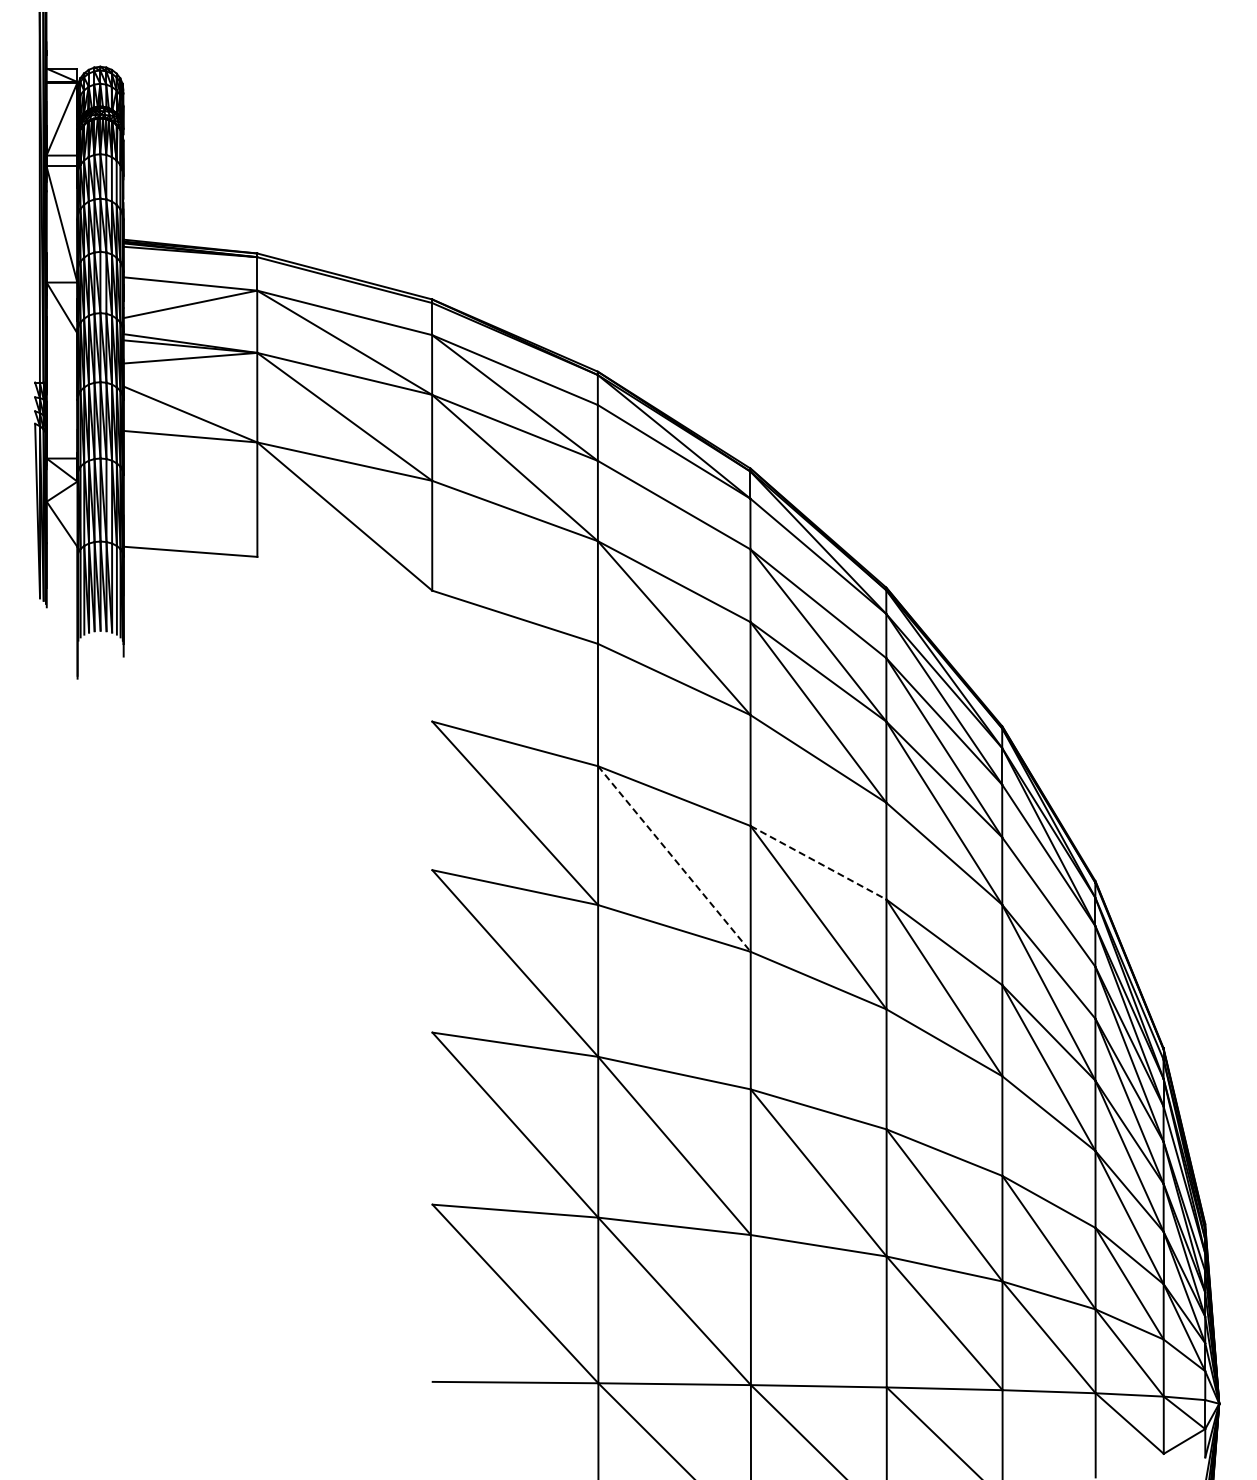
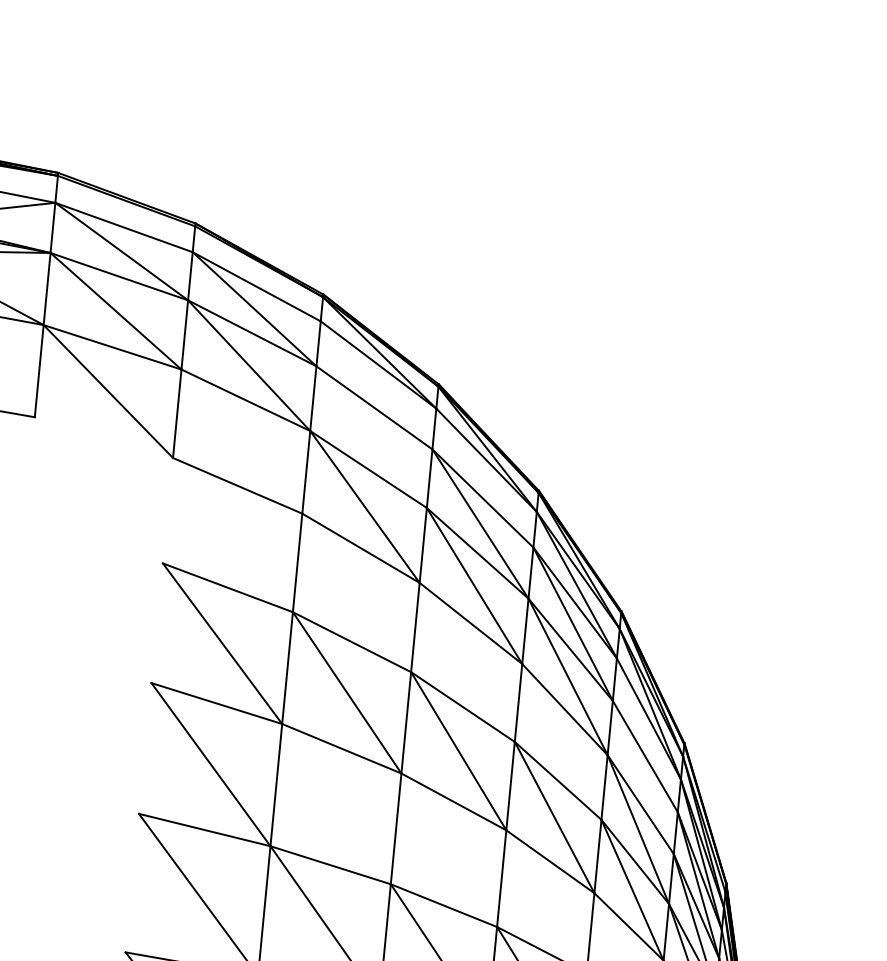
line: (674, 859) -> (347, 693), dashed -> solid
line: (818, 863) -> (462, 707), dashed -> solid

